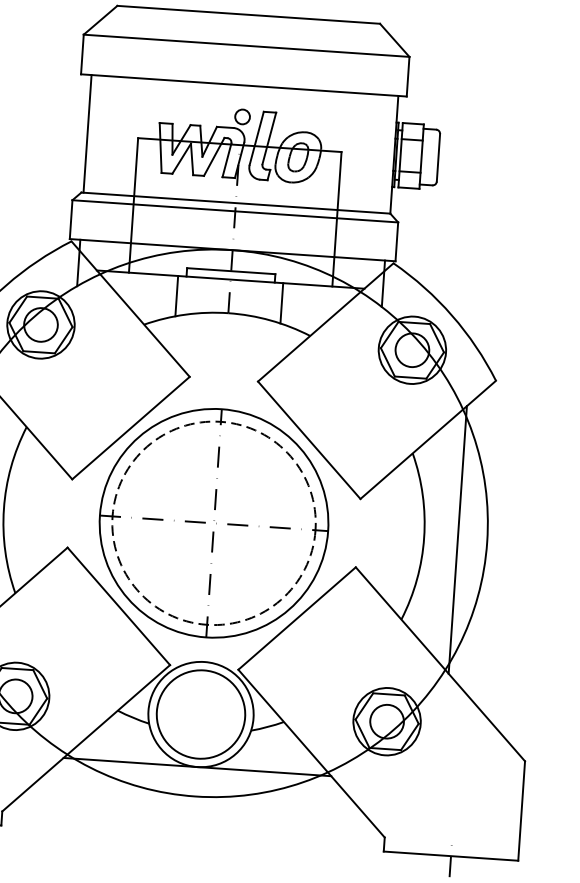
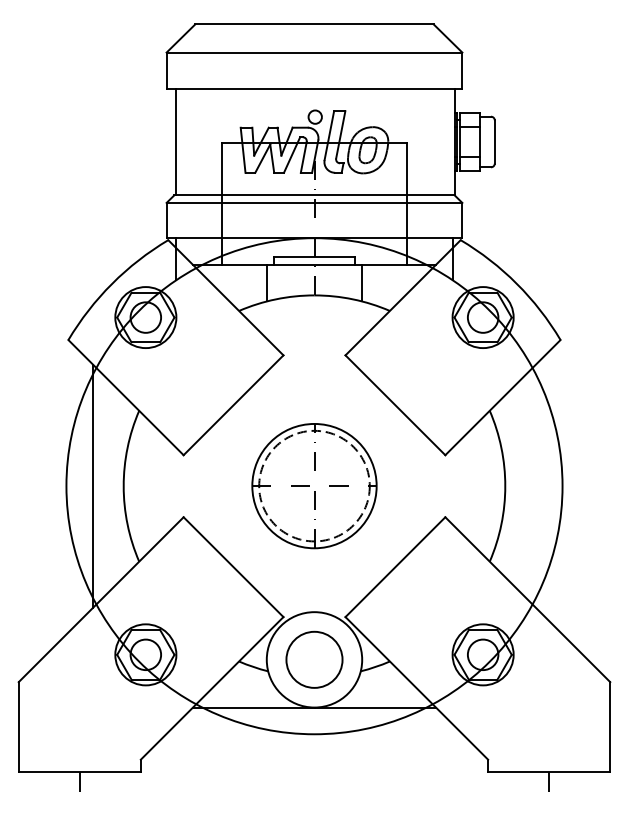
part: (214, 522) -> (314, 485), size x0.6
line: (457, 539) -> (535, 485), removed
circle: (201, 714) -> (314, 659), size x0.7

